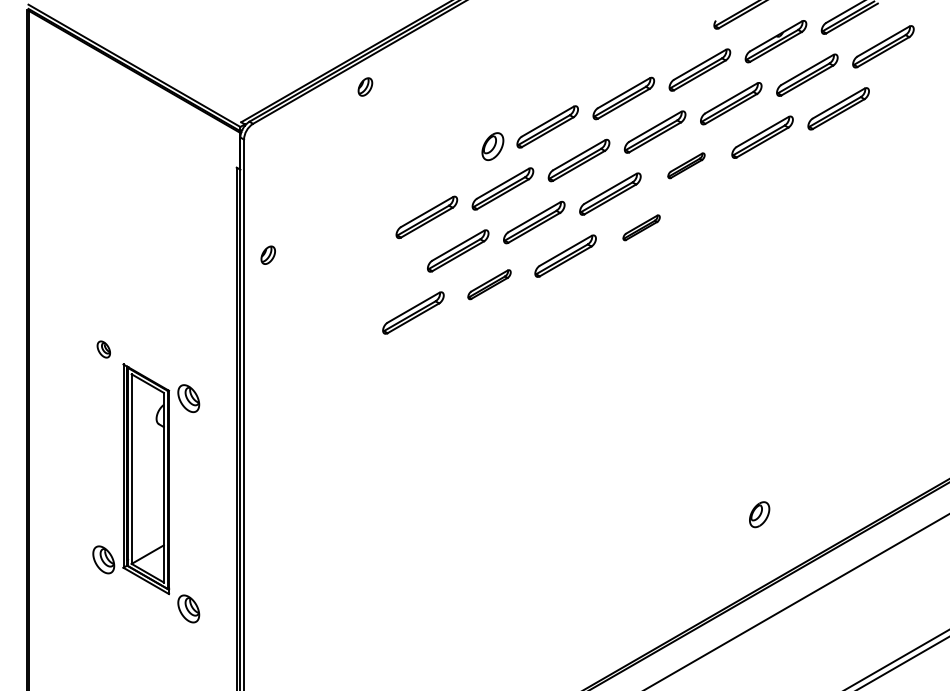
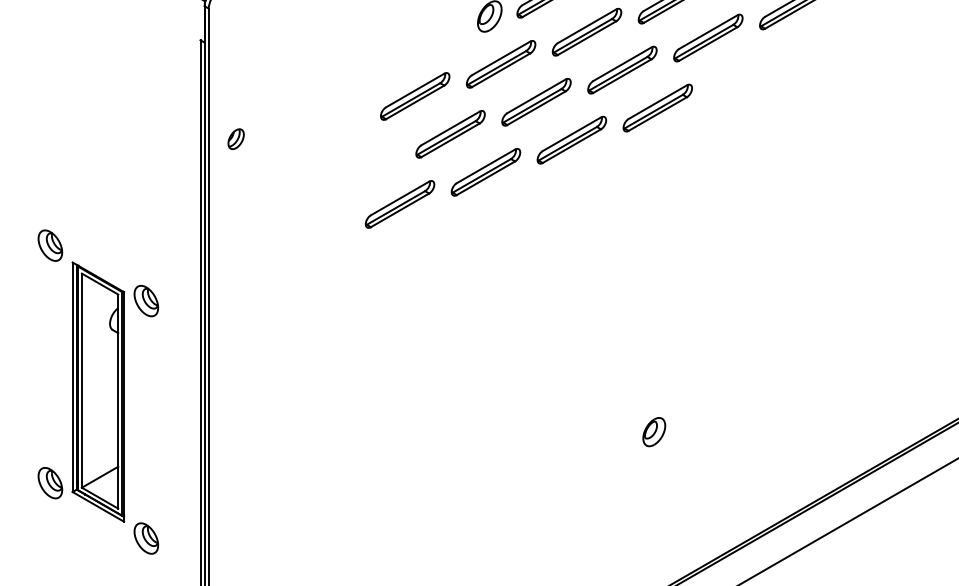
part: (686, 165) -> (708, 37), size x1.67
part: (641, 227) -> (657, 107), size x1.67
part: (489, 284) -> (485, 172), size x1.43
part: (103, 349) -> (50, 245), size x1.67
part: (759, 514) -> (654, 431), moved

